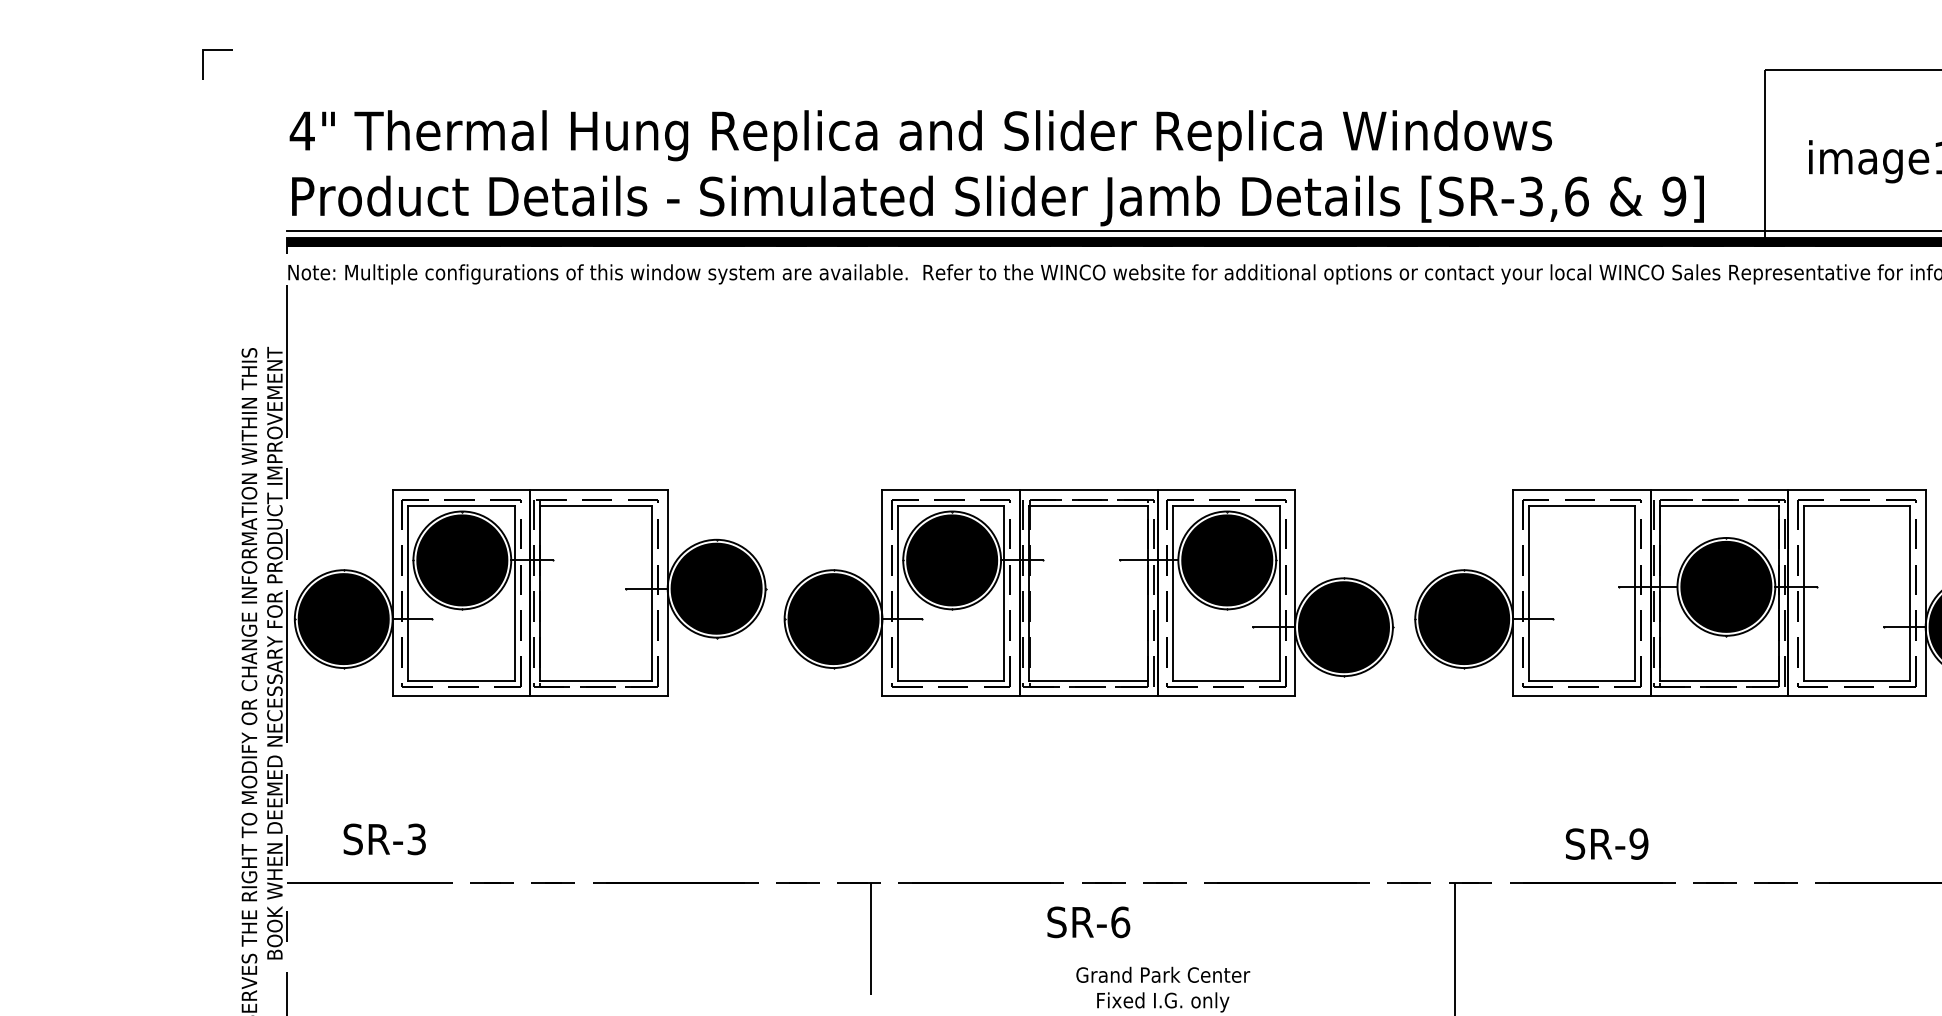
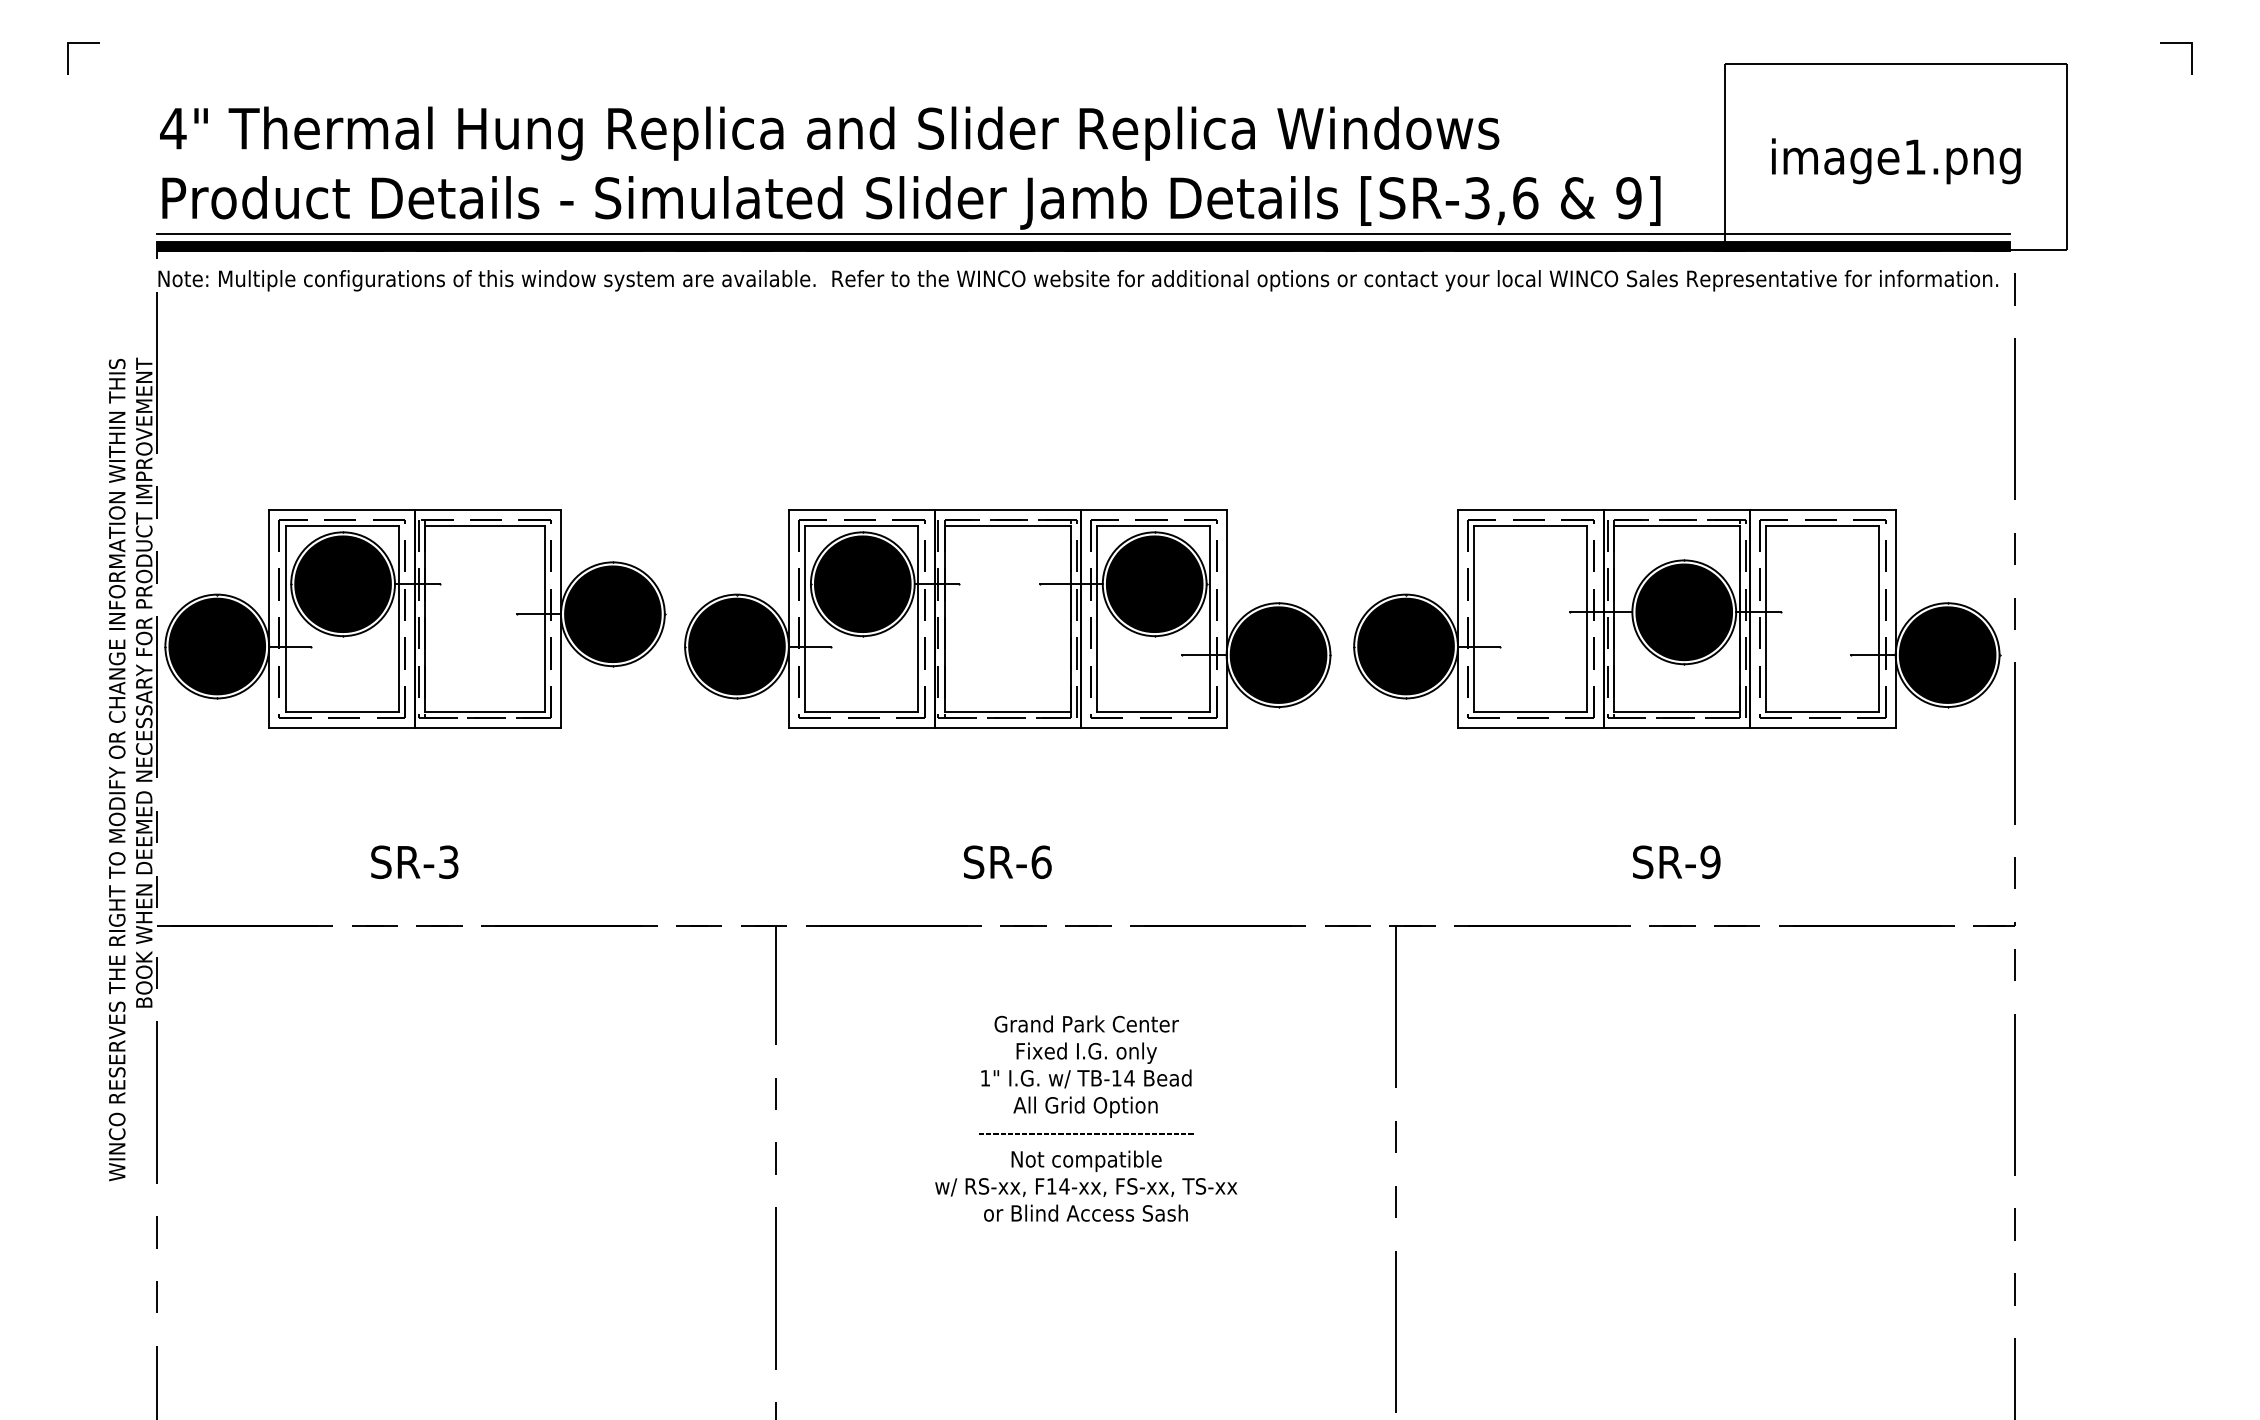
text: (384, 838) -> (414, 861), moved
text: (1606, 843) -> (1676, 861), moved
text: (1088, 921) -> (1007, 861), moved

